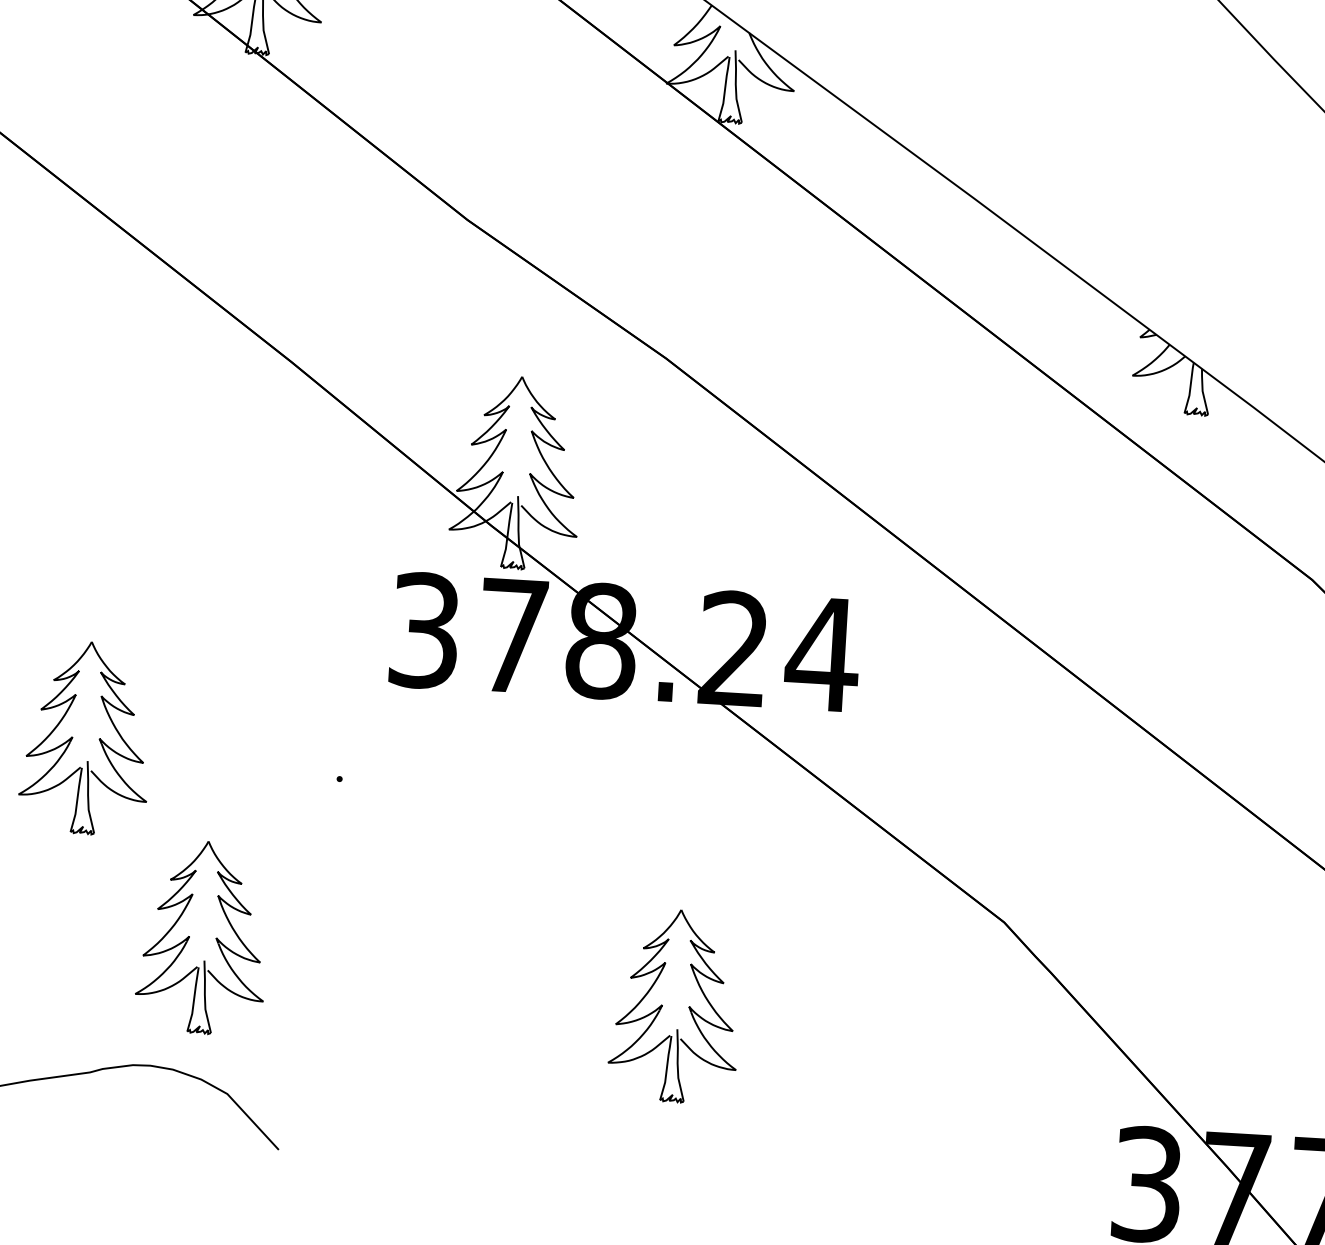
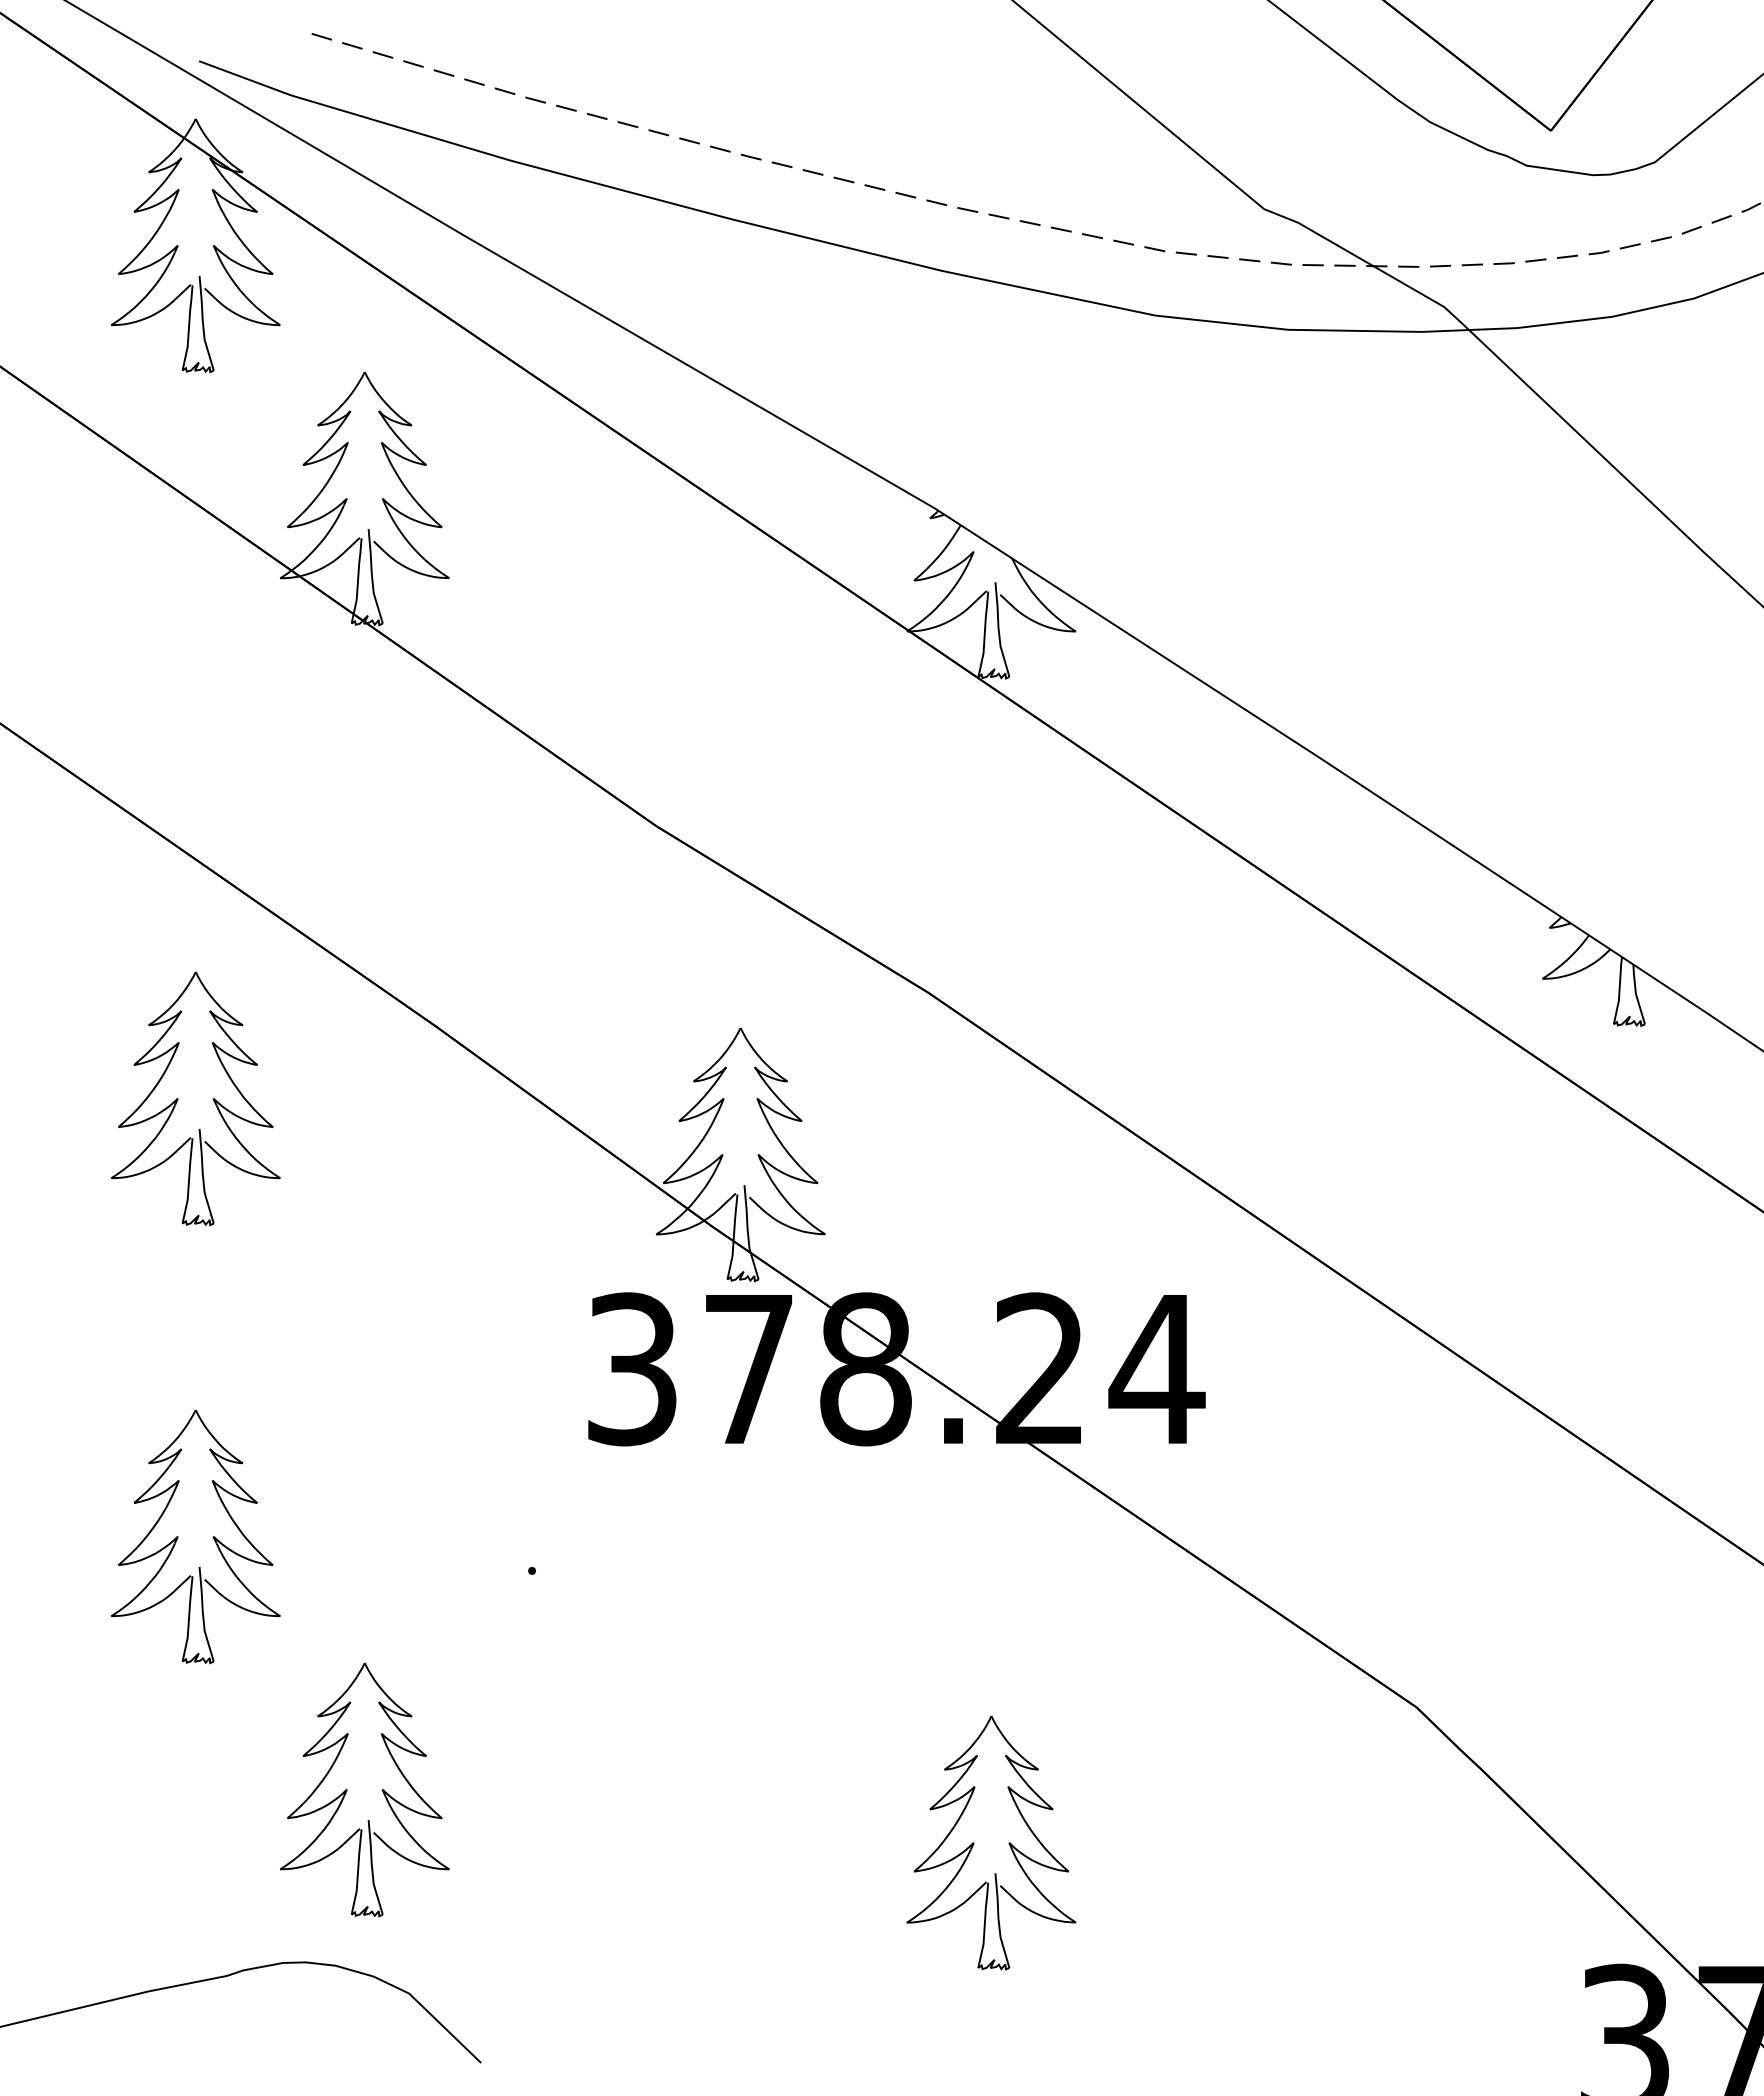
part: (92, 404) -> (178, 1098), added

